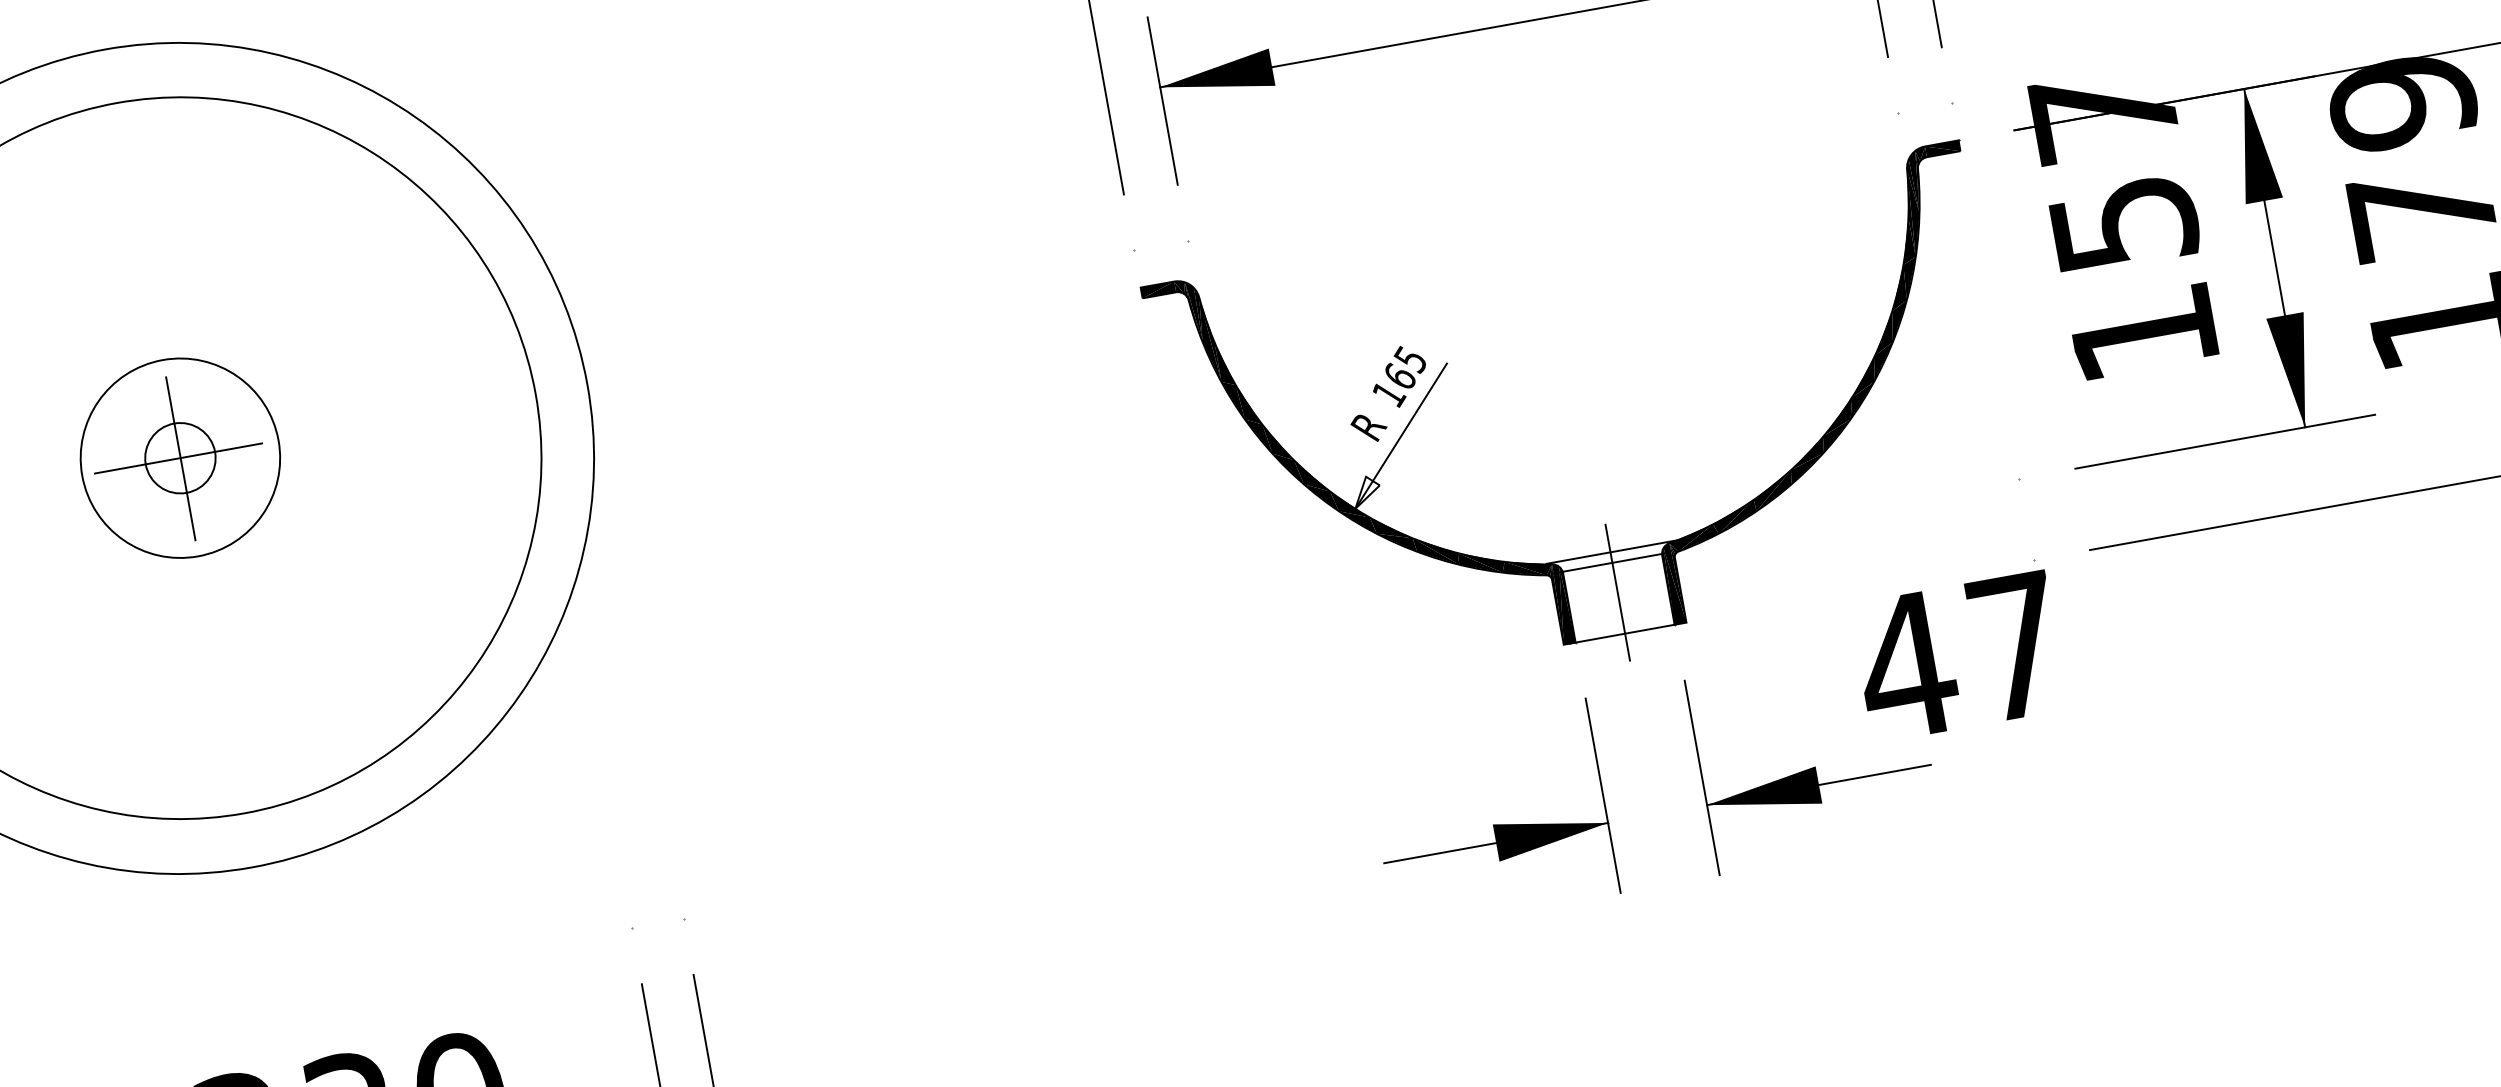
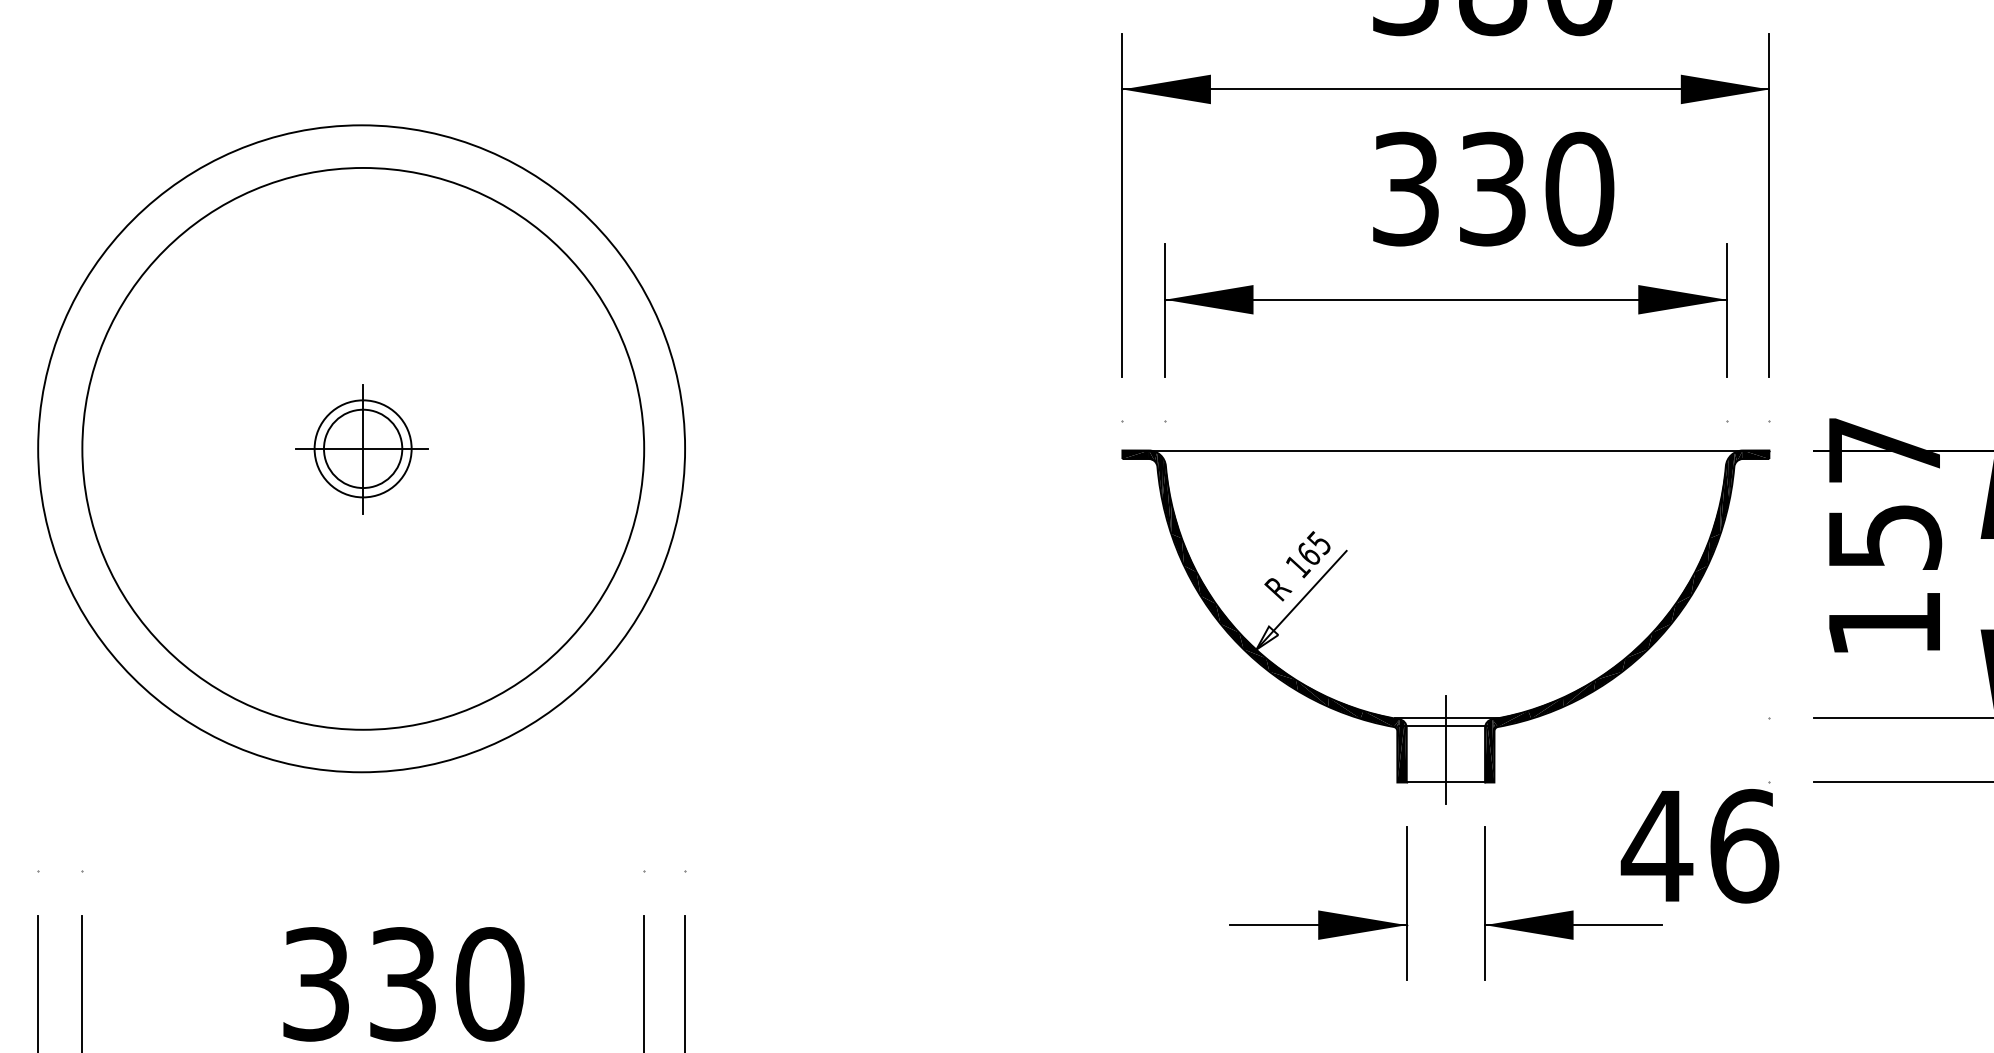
line: (1549, 214) -> (1445, 450), added
circle: (179, 457) -> (362, 448), size x0.62
circle: (179, 457) -> (362, 448), size x1.43
text: (2017, 646) -> (1744, 846), 47 -> 46

